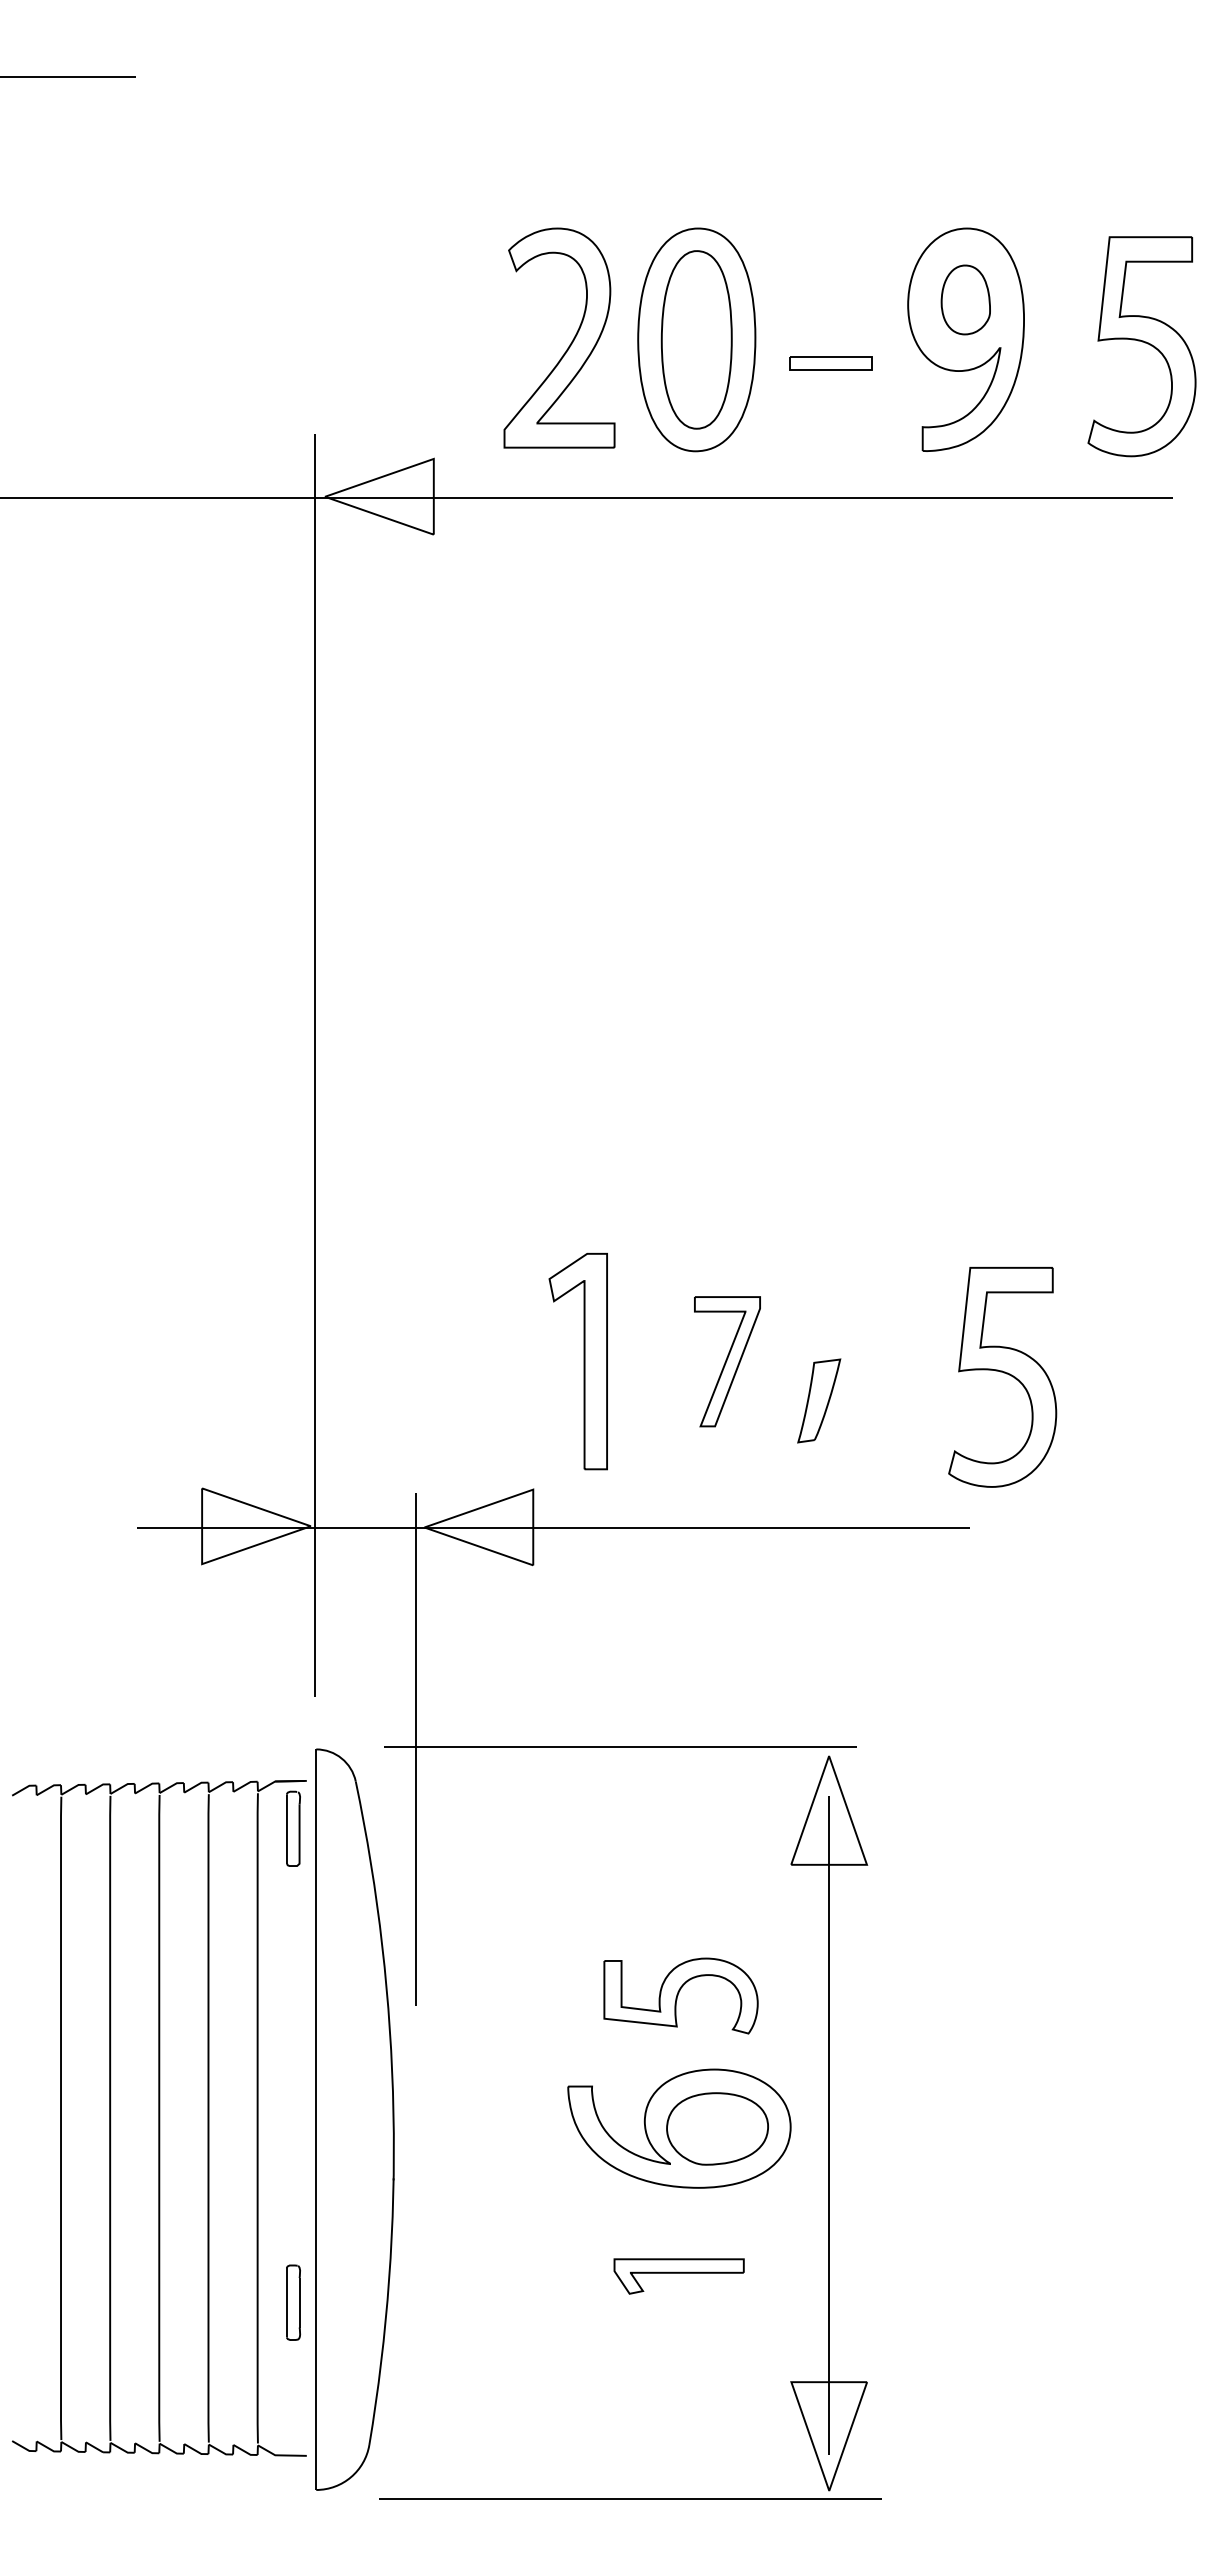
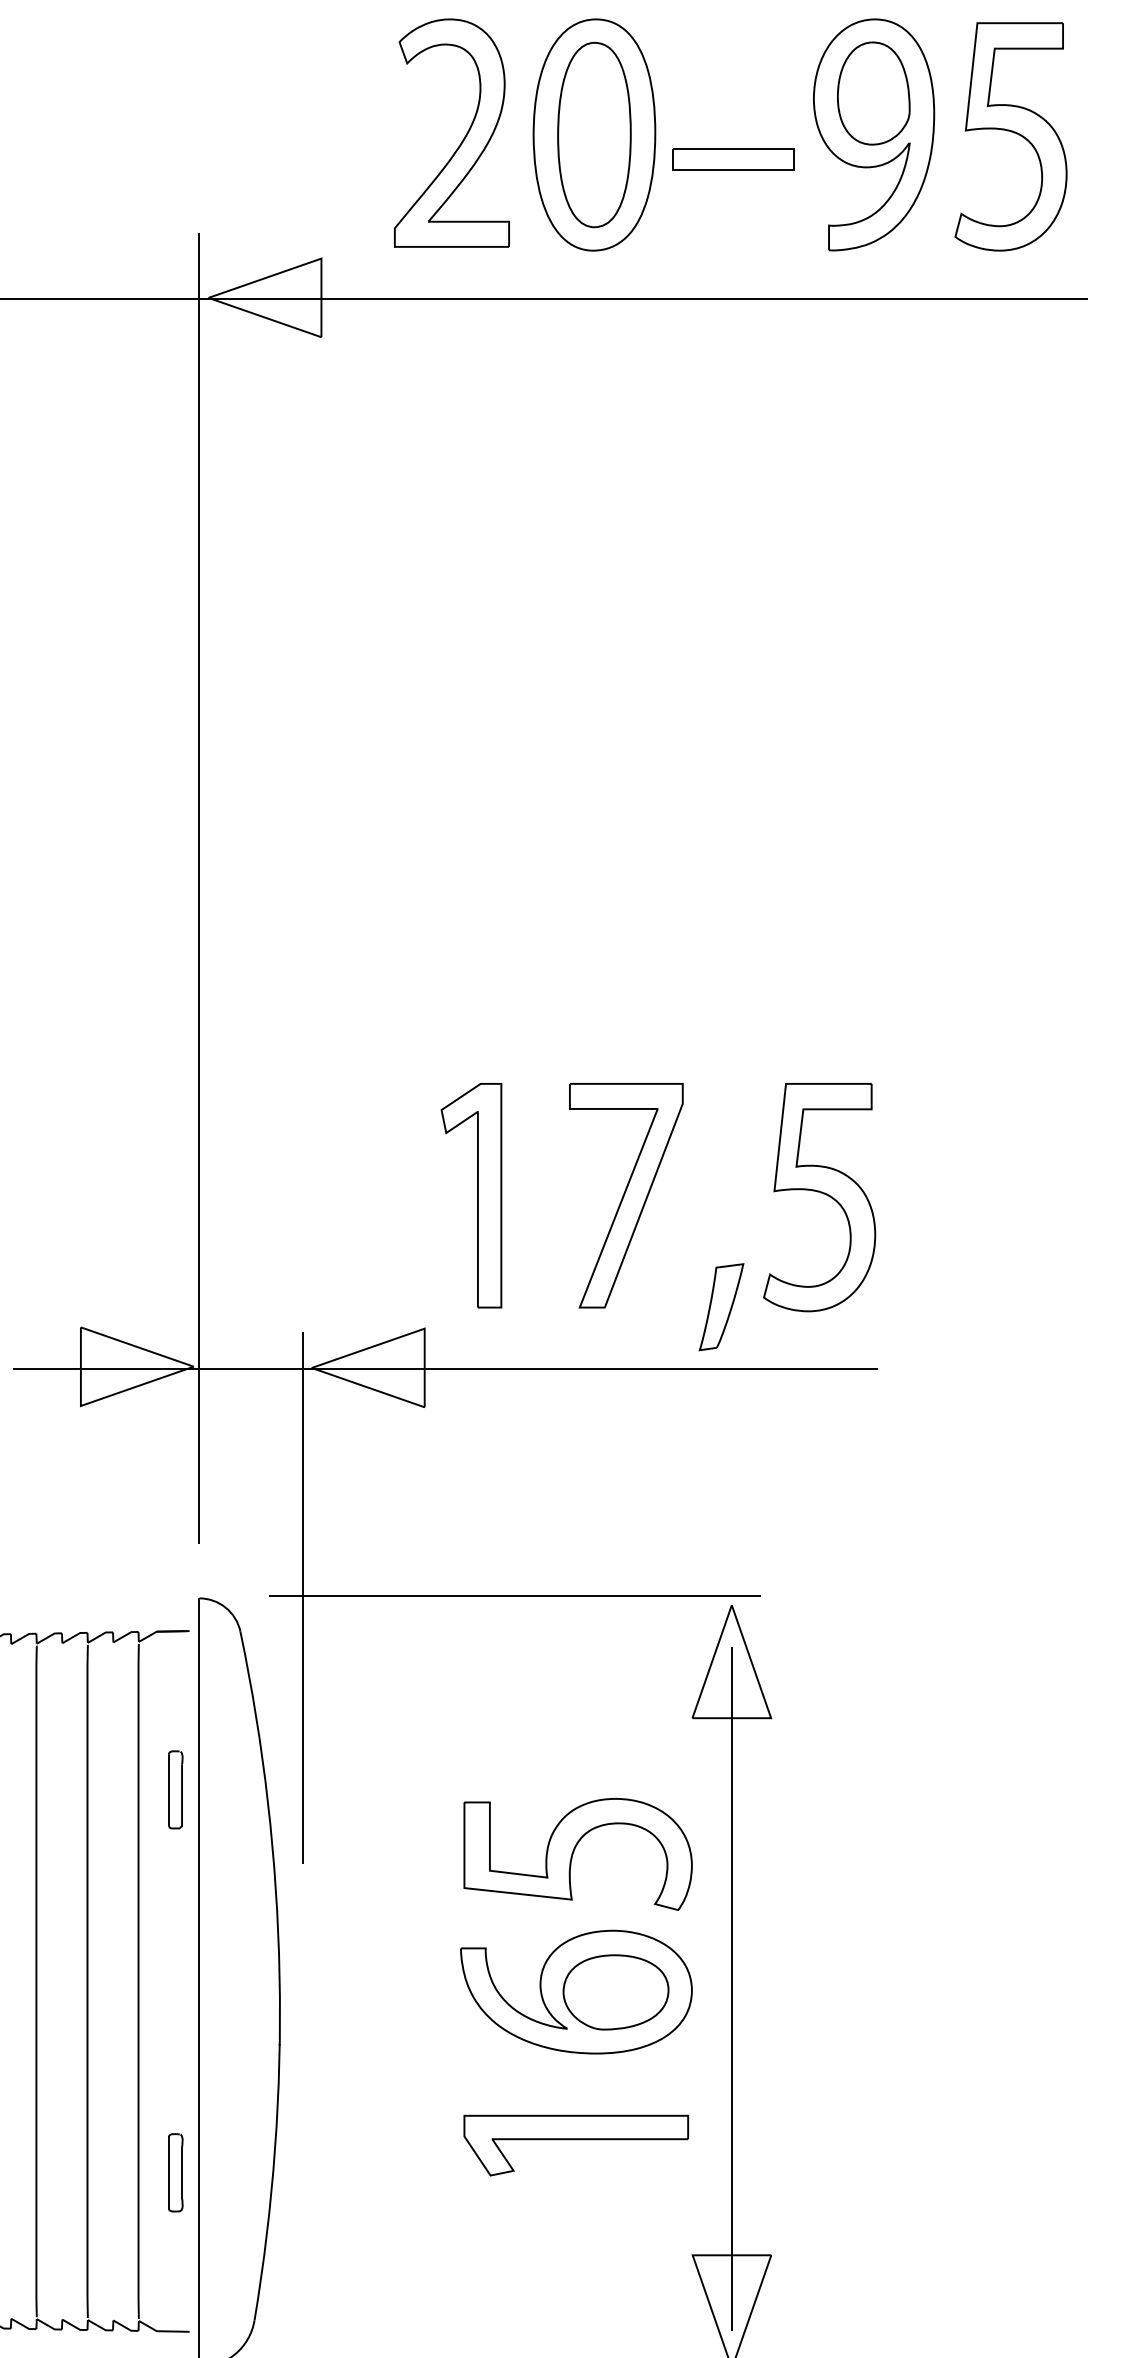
part: (965, 299) -> (873, 93), size x1.43
part: (1141, 346) -> (1010, 136), moved
part: (830, 363) -> (733, 159), size x1.43
part: (727, 1361) -> (626, 1195), size x1.67
part: (1002, 1377) -> (819, 1197), moved
part: (819, 1400) -> (721, 1306), moved
part: (293, 1828) -> (175, 1789), moved
part: (680, 1995) -> (577, 1853), size x1.43
part: (678, 2276) -> (575, 2145), size x1.67

